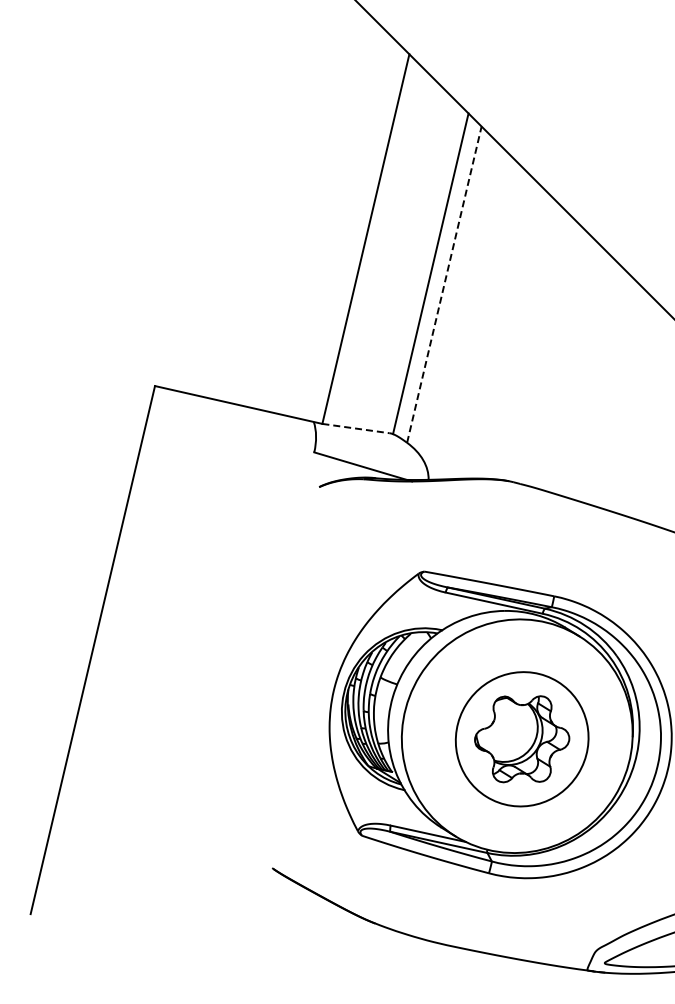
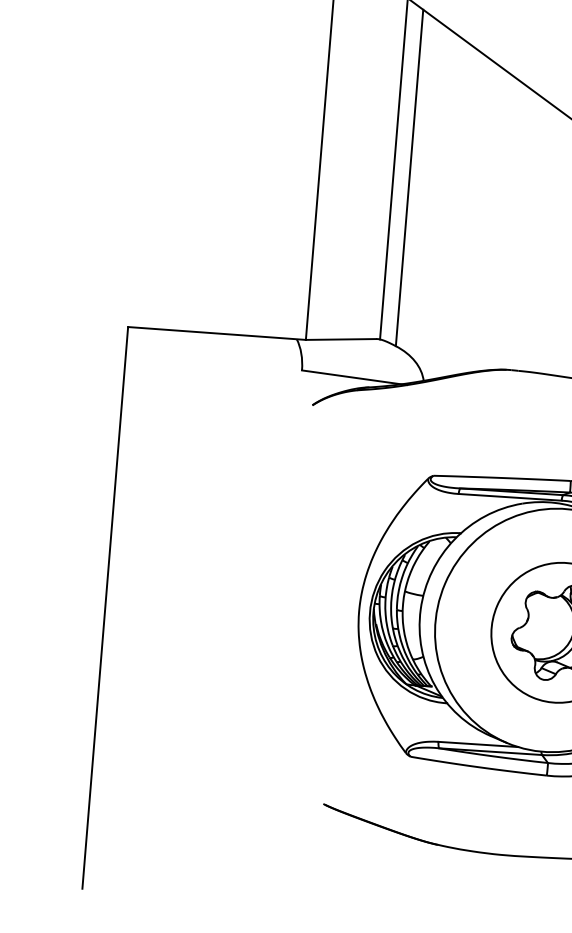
line: (444, 284) -> (409, 177), dashed -> solid
line: (355, 428) -> (340, 339), dashed -> solid

